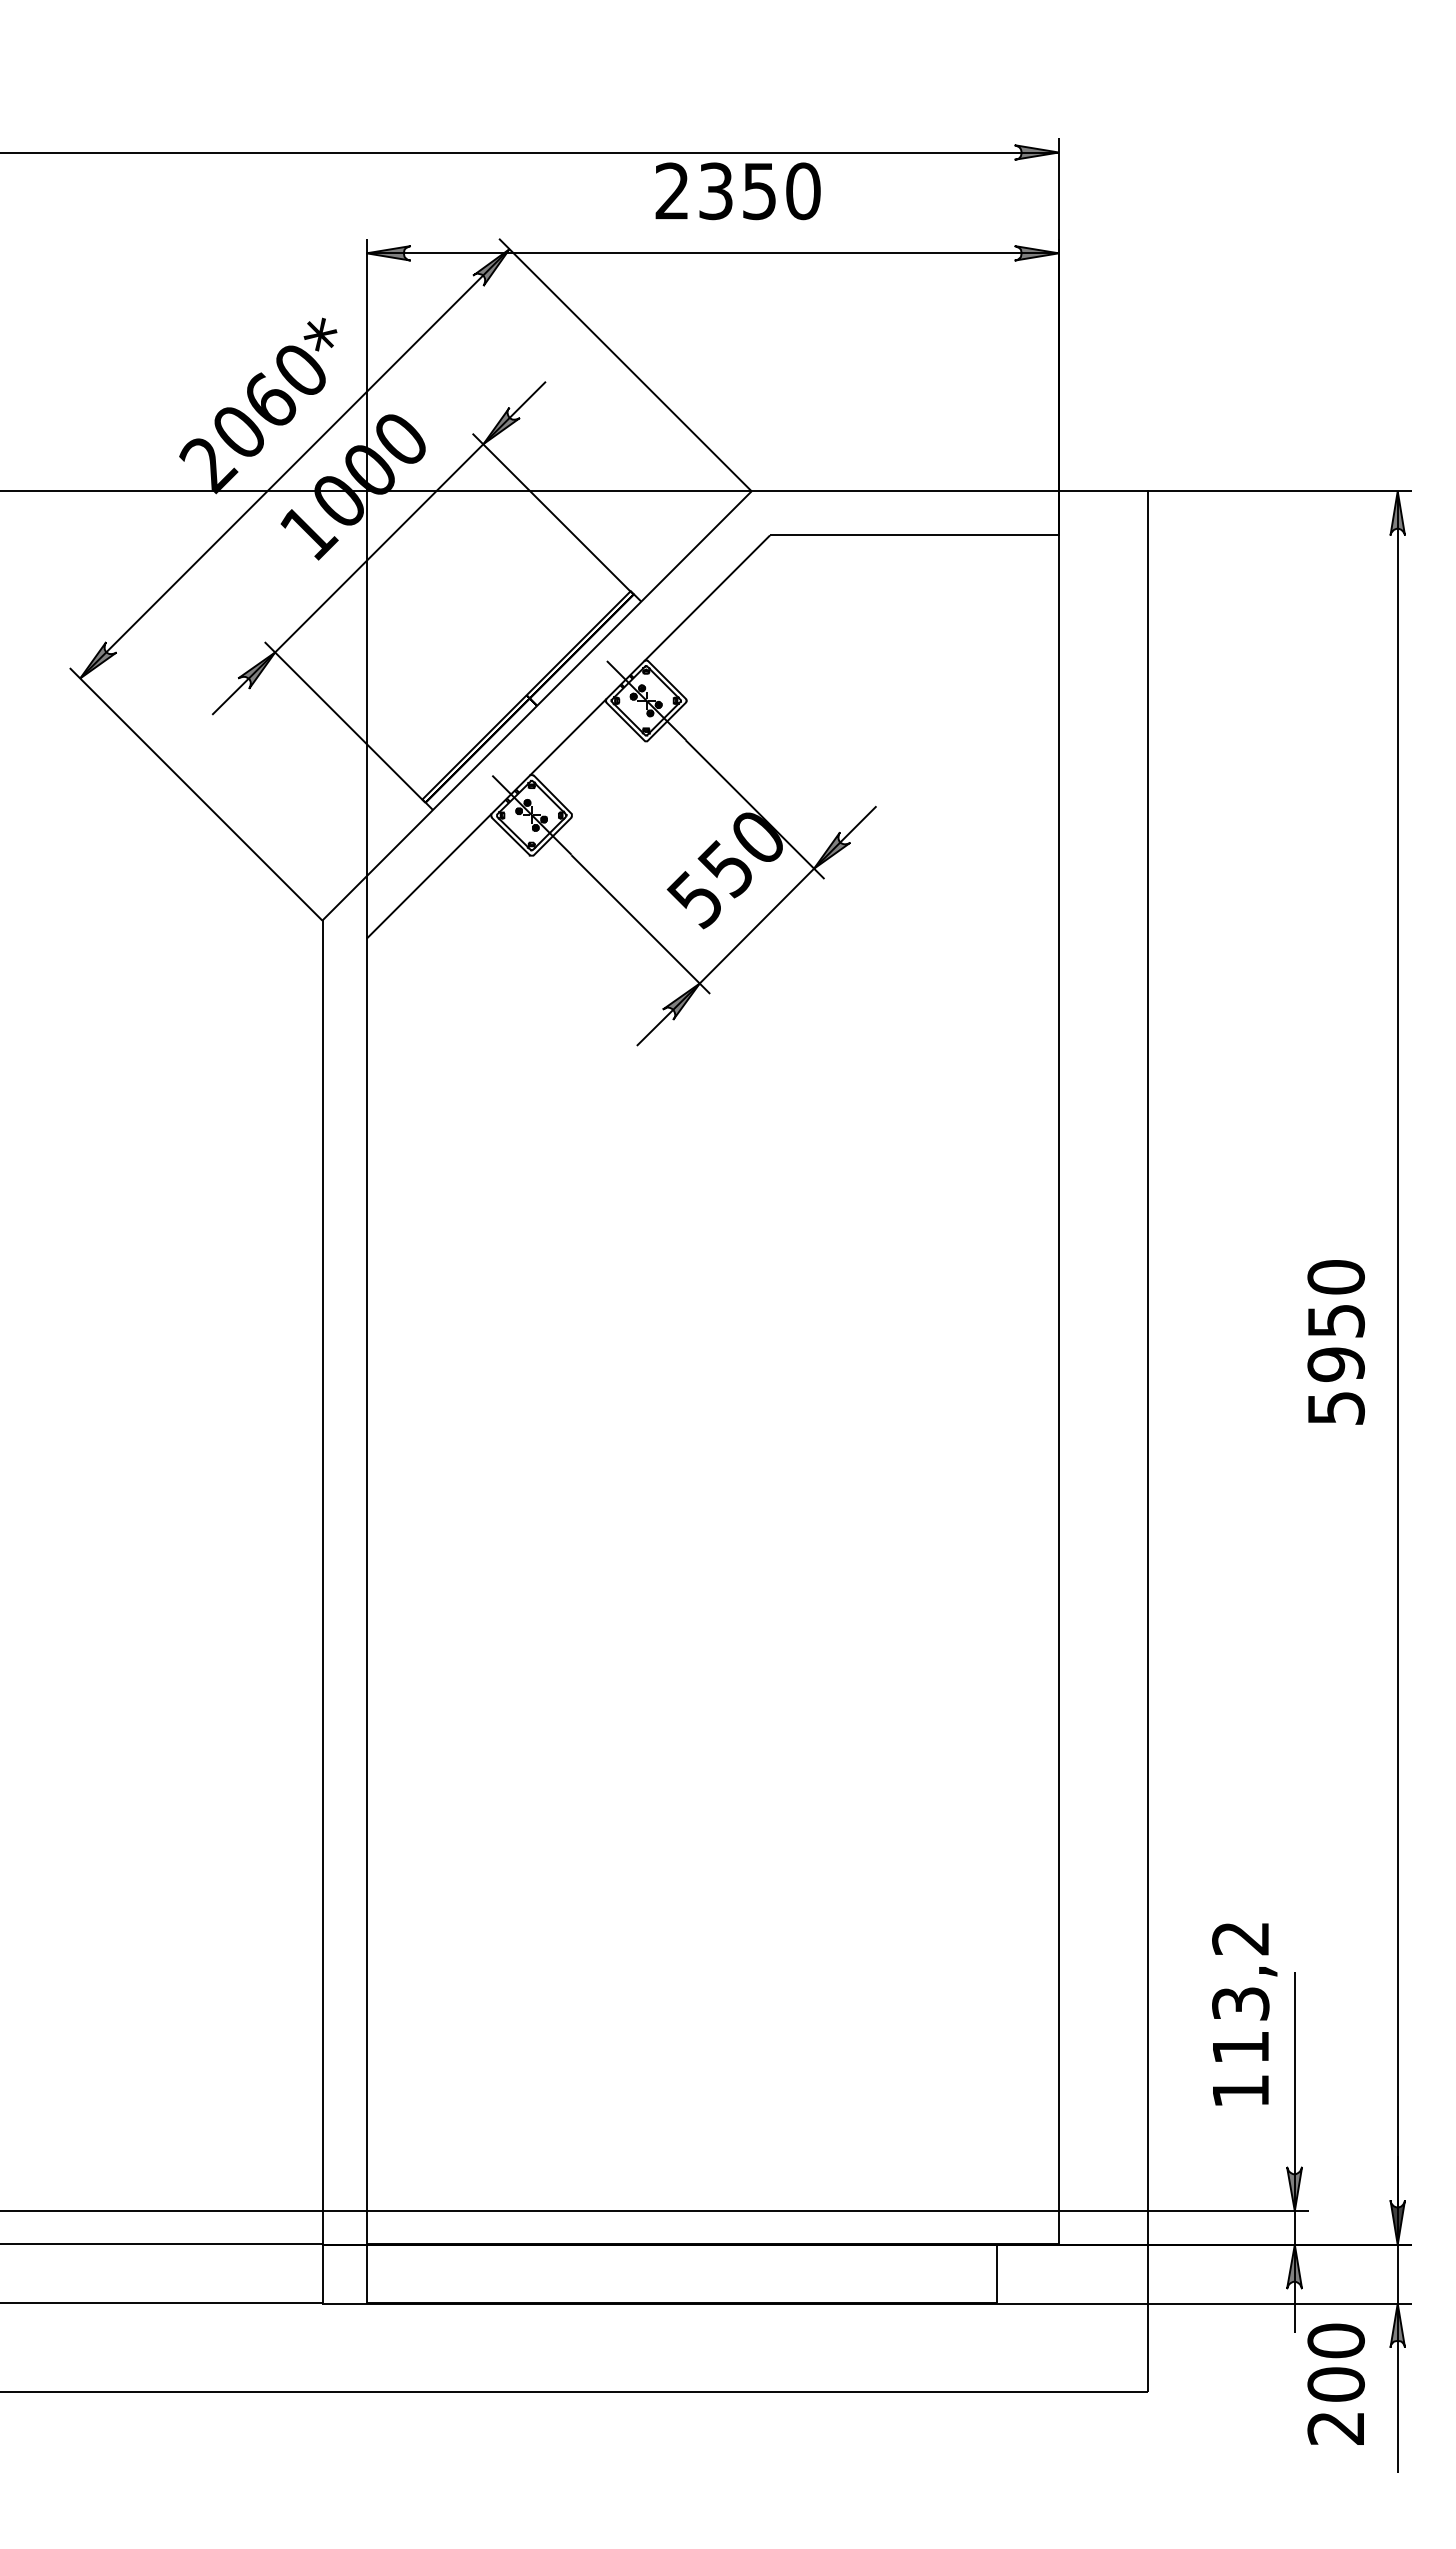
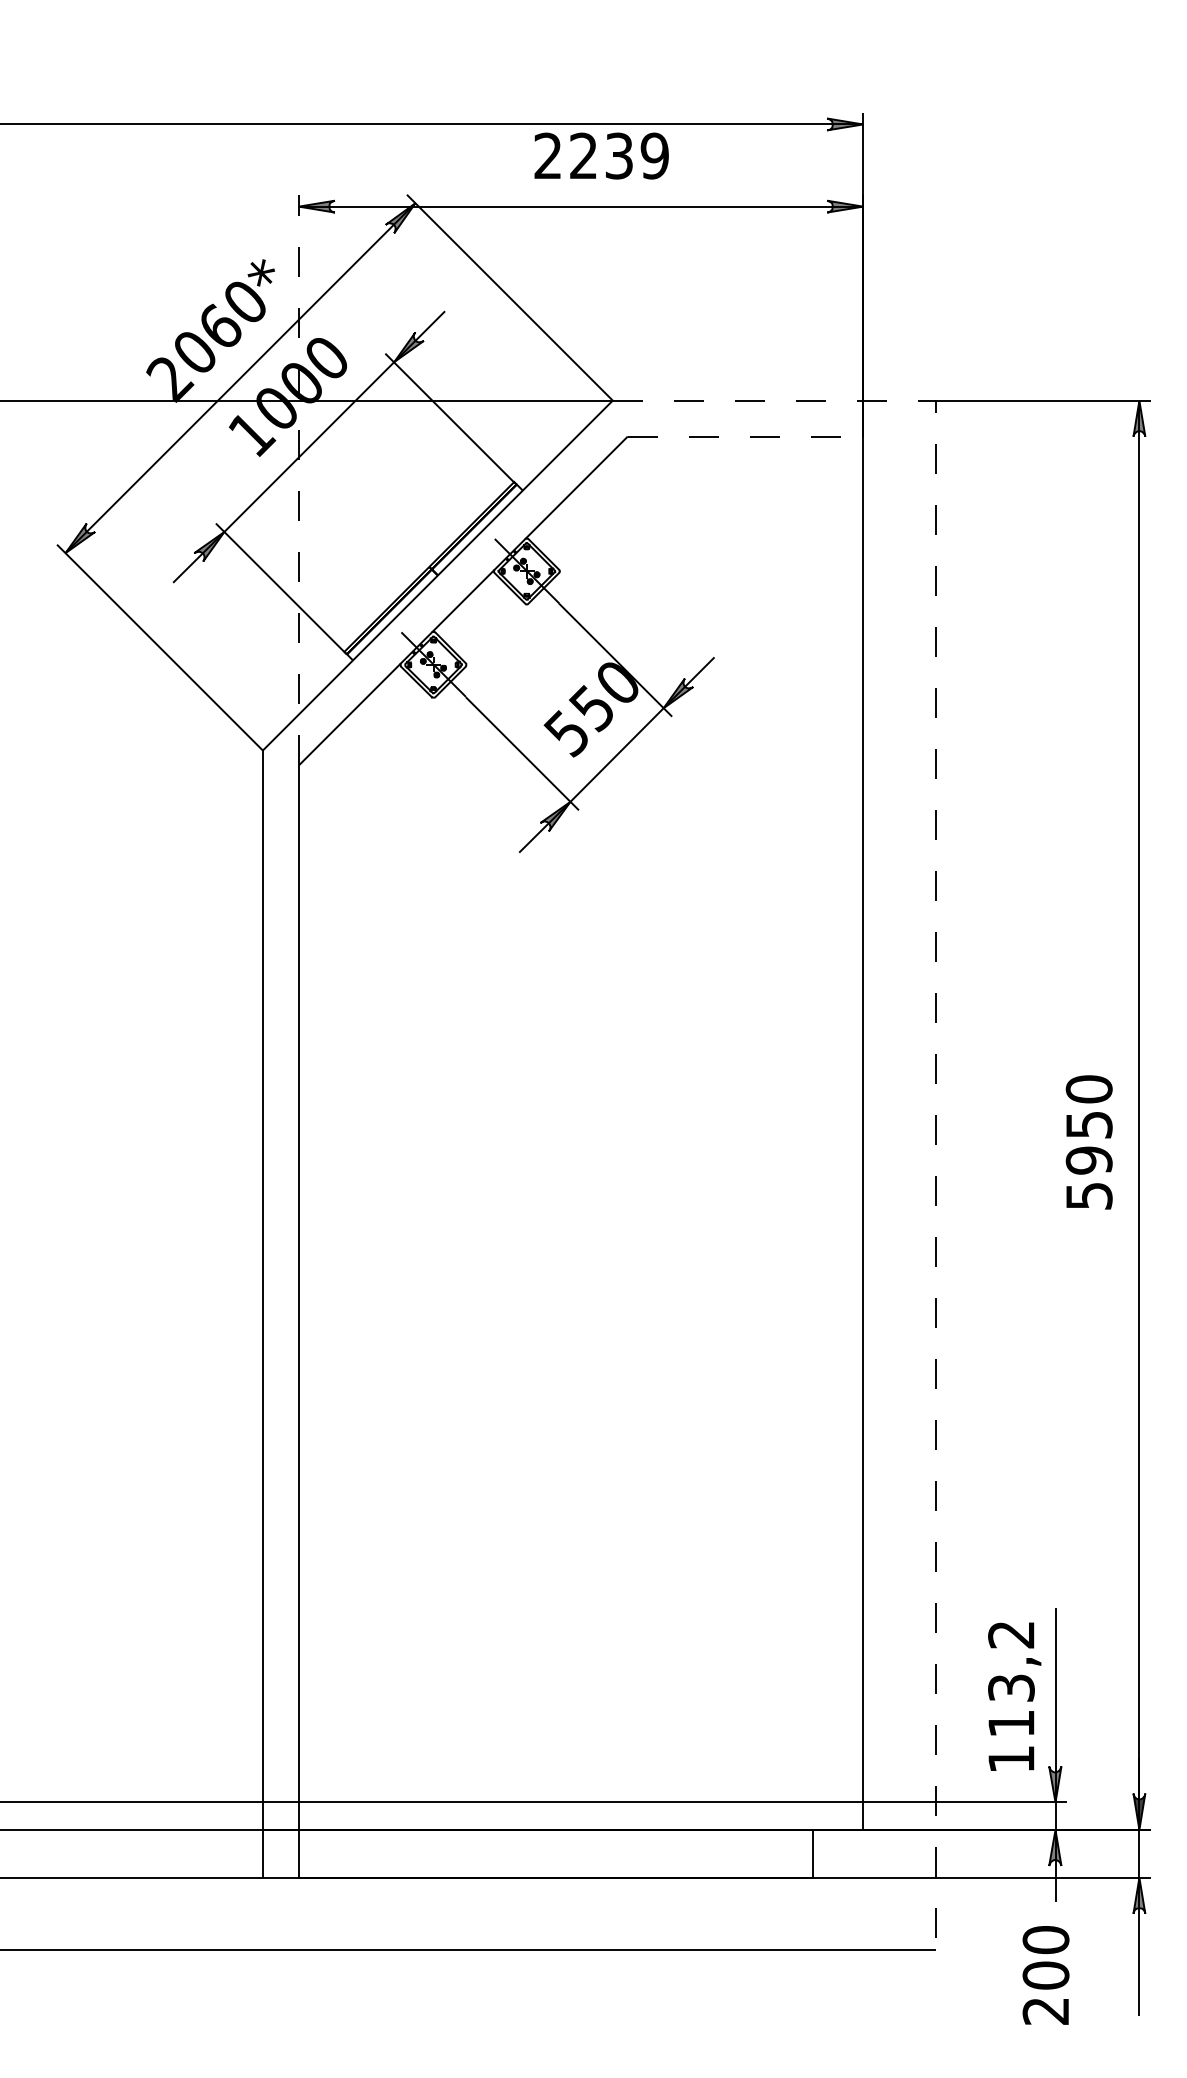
text: (759, 191) -> (619, 156), 2350 -> 2239
line: (914, 535) -> (745, 436), solid -> dashed
line: (366, 588) -> (298, 479), solid -> dashed
line: (1147, 1243) -> (935, 1013), solid -> dashed
text: (1335, 1342) -> (1088, 1142), moved
text: (1244, 2014) -> (1014, 1696), moved
text: (1335, 2383) -> (1045, 1974), moved

